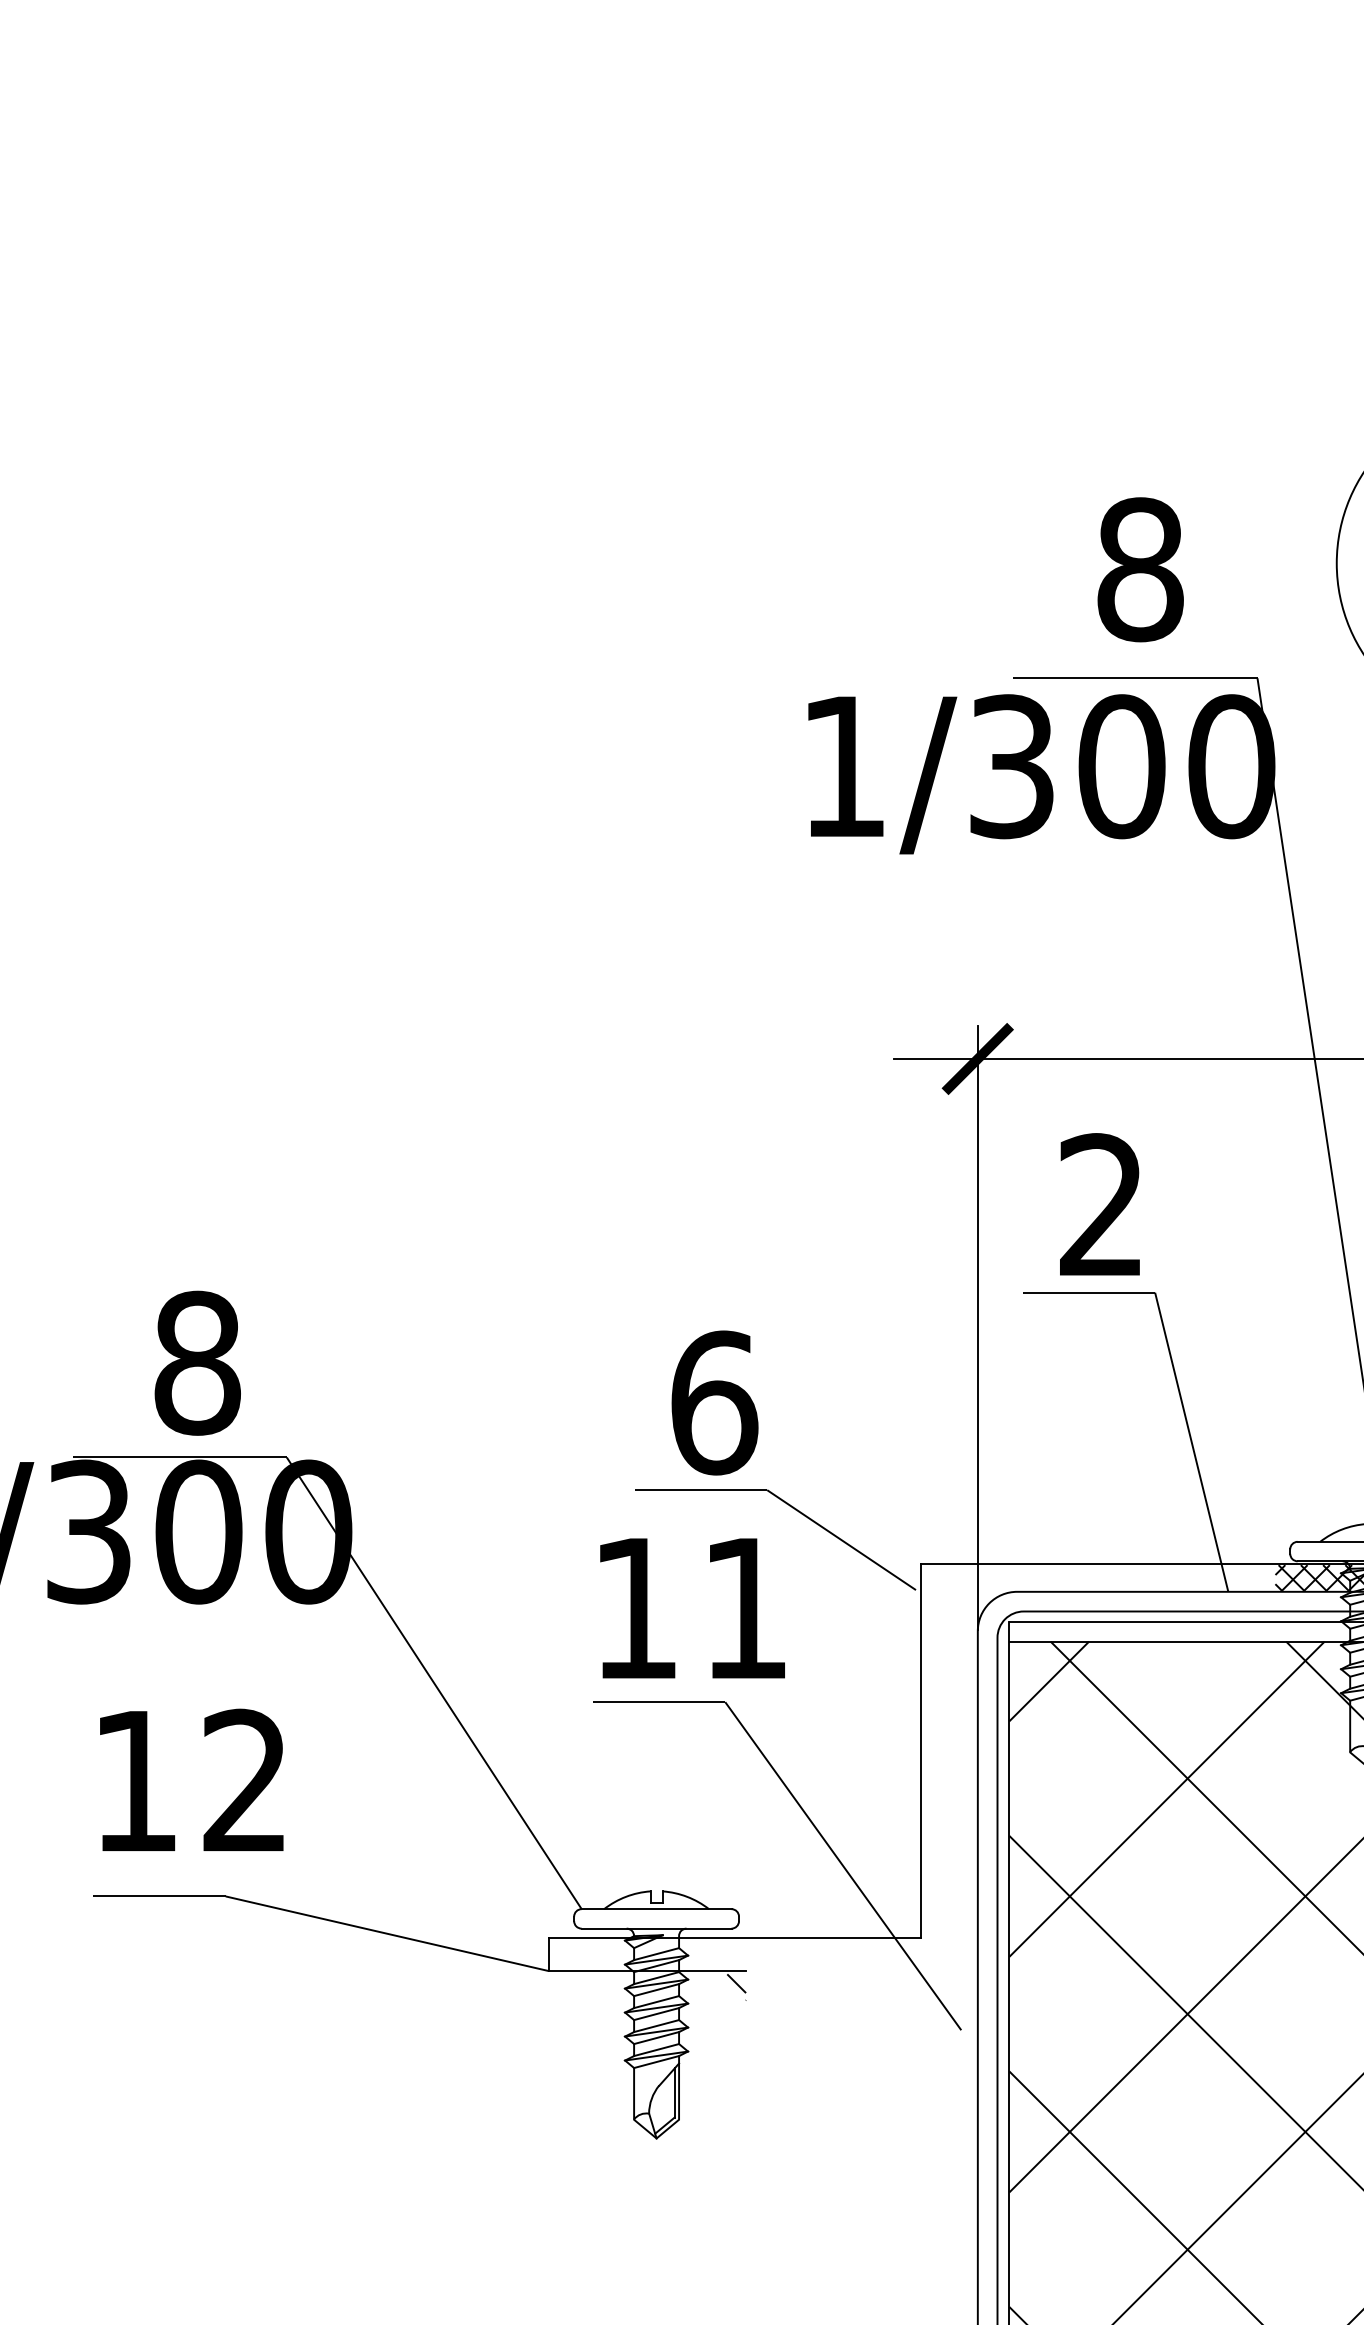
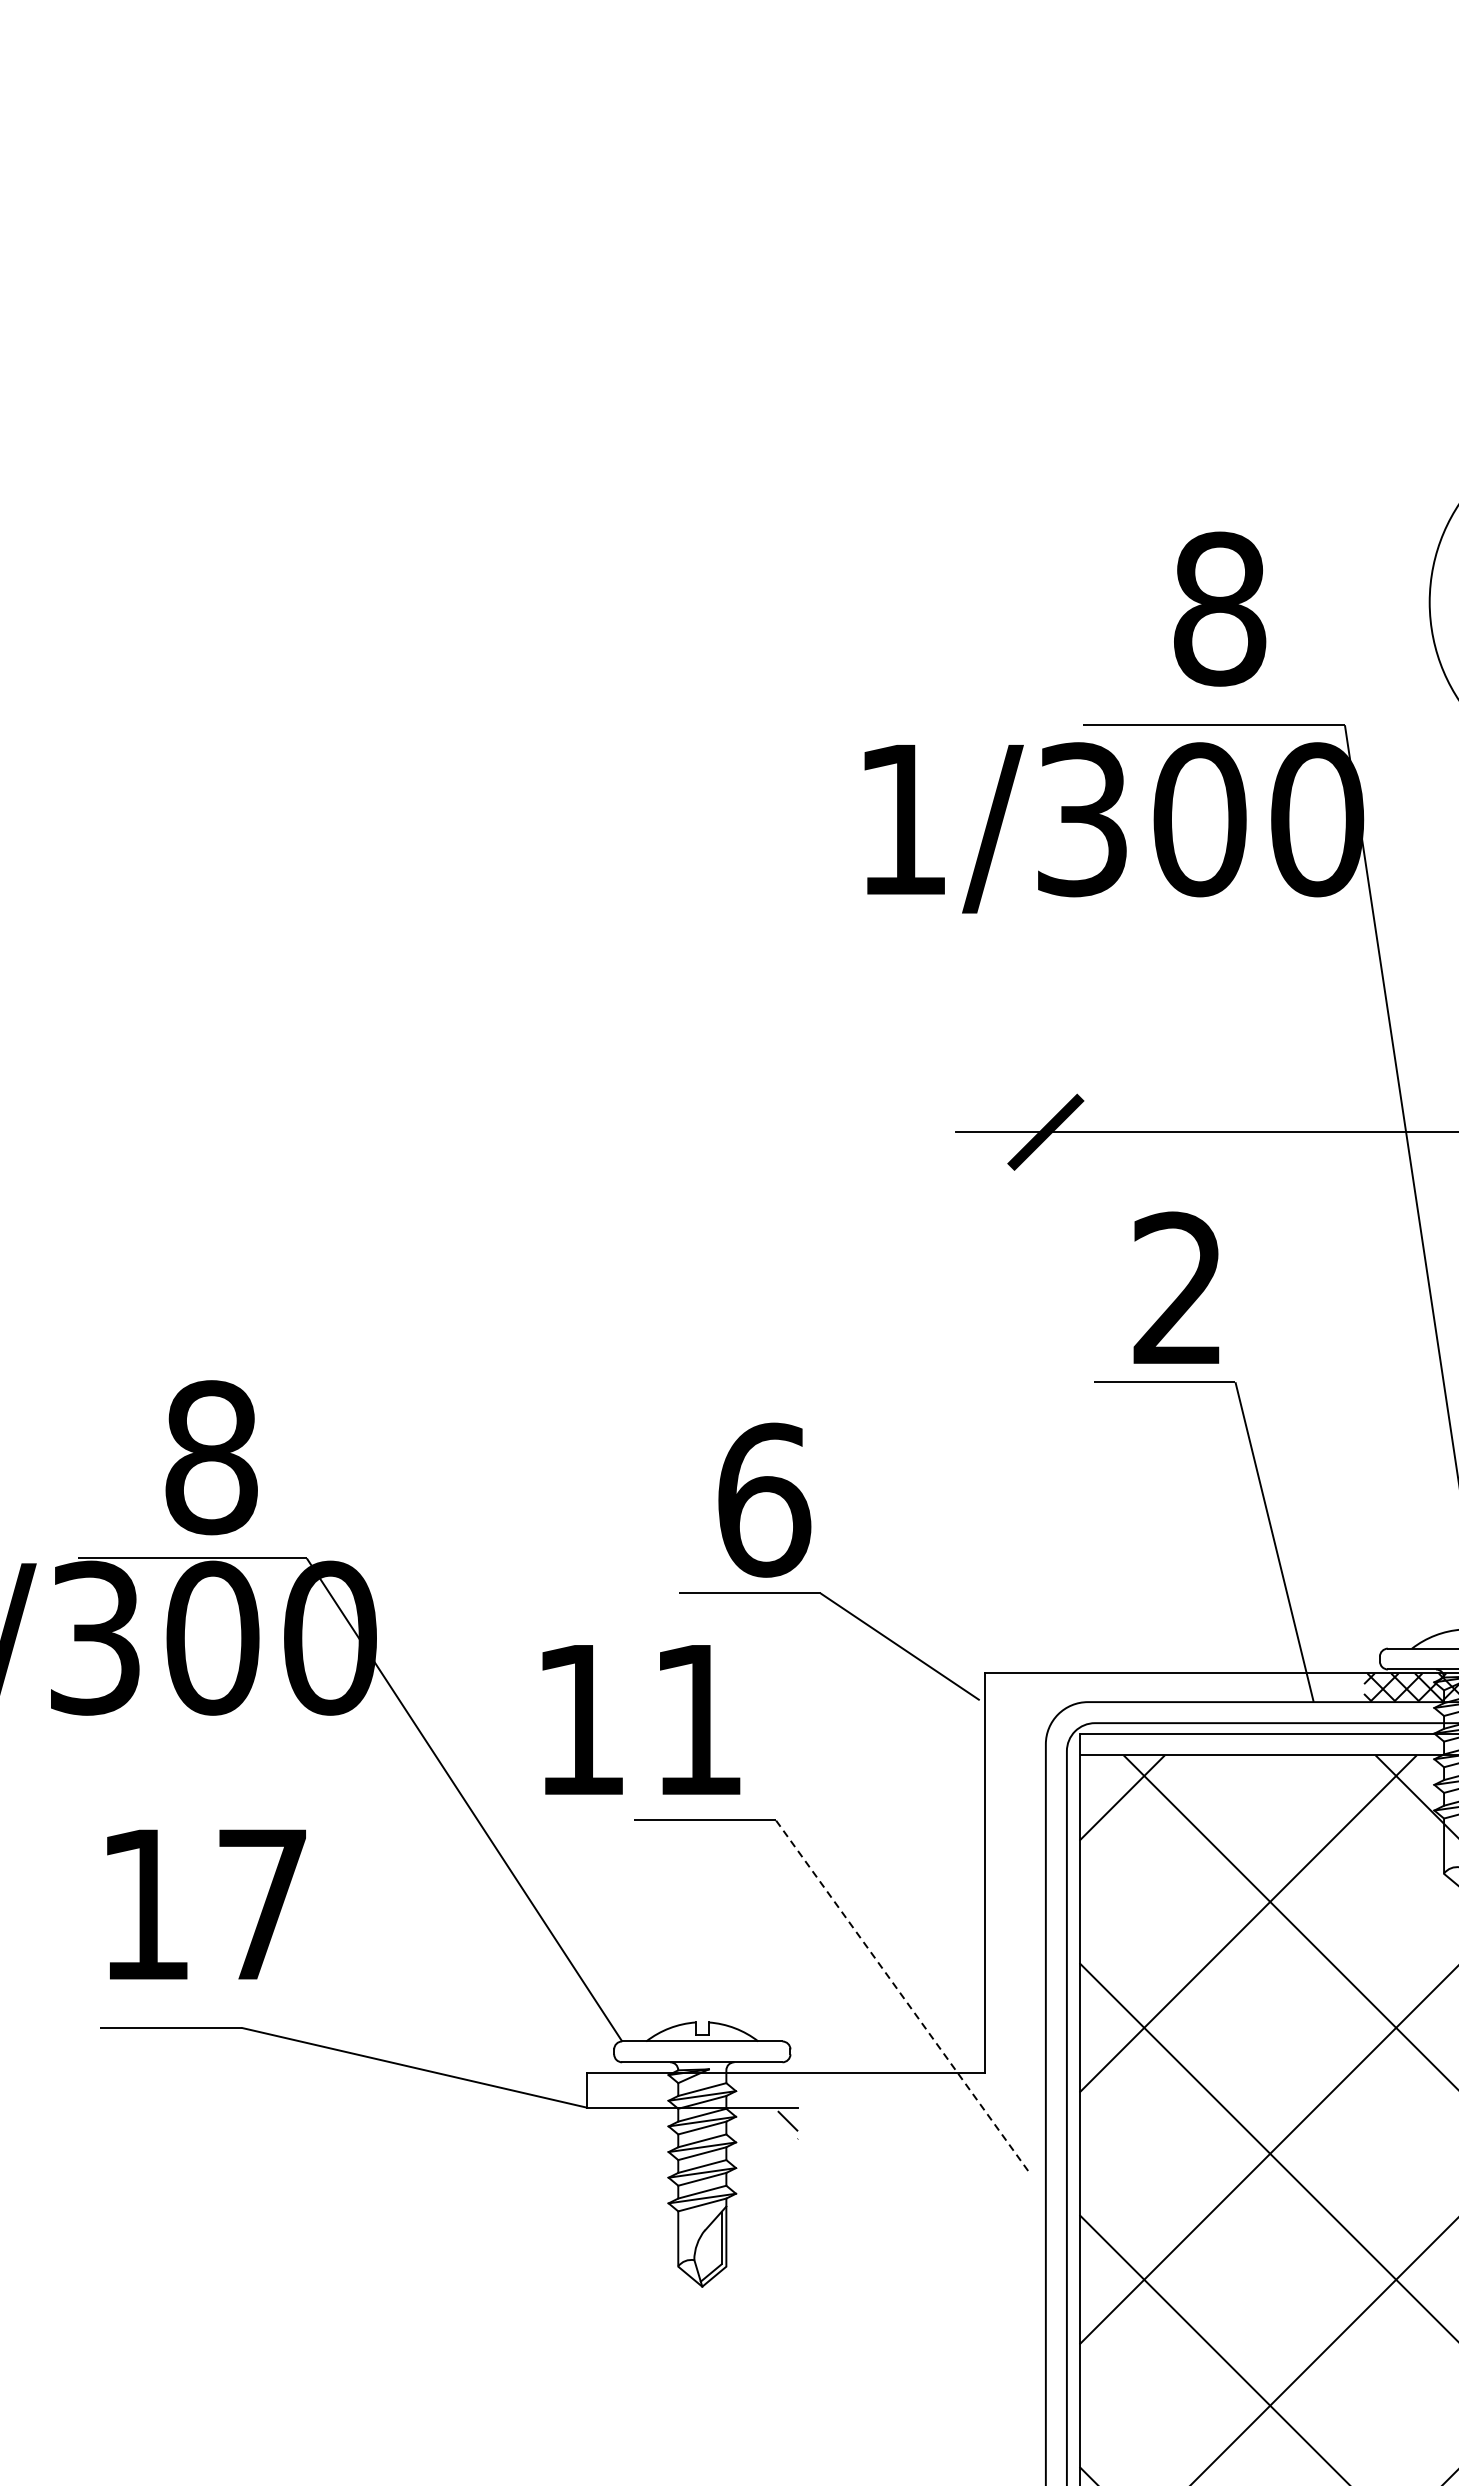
line: (977, 1328) -> (1045, 1420), removed
text: (692, 1608) -> (641, 1719), moved
text: (244, 1779) -> (261, 1902), 12 -> 17
line: (843, 1865) -> (902, 1994), solid -> dashed

